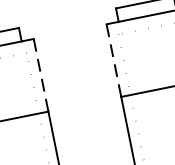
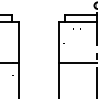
line: (113, 60) -> (58, 42), dashed -> solid
line: (41, 77) -> (18, 43), dashed -> solid

